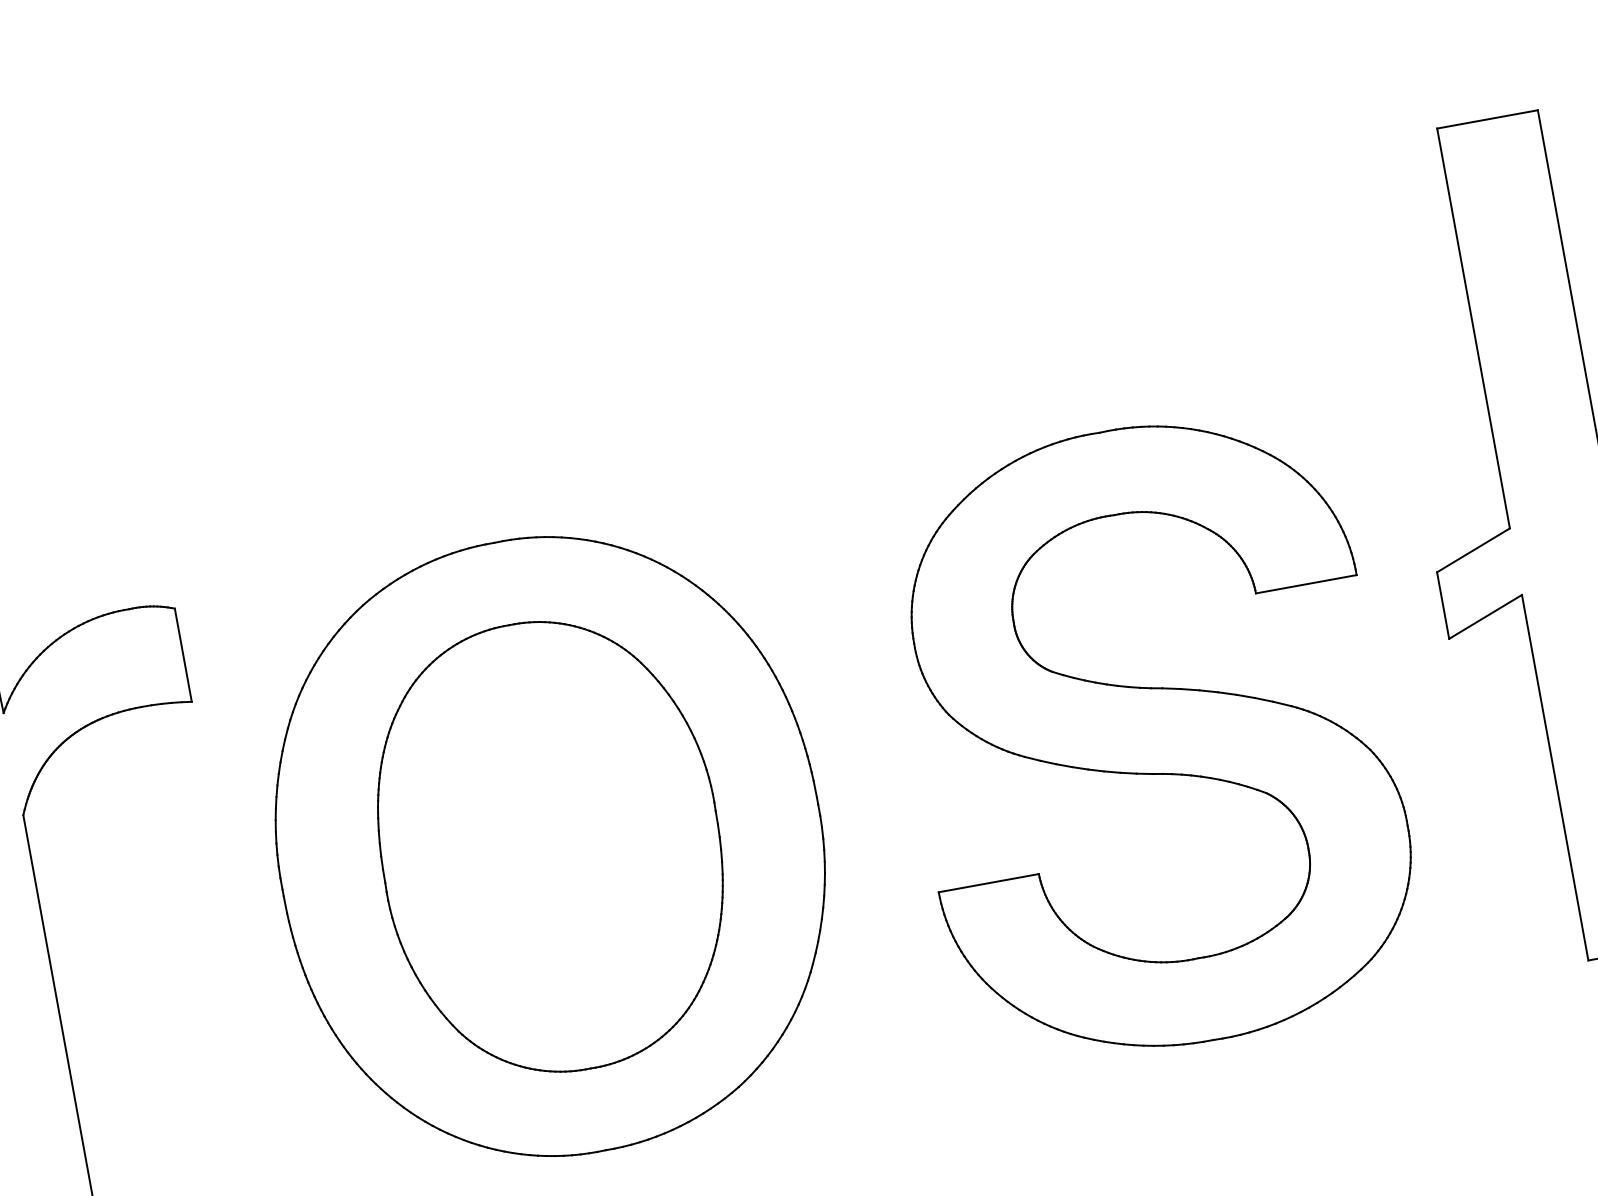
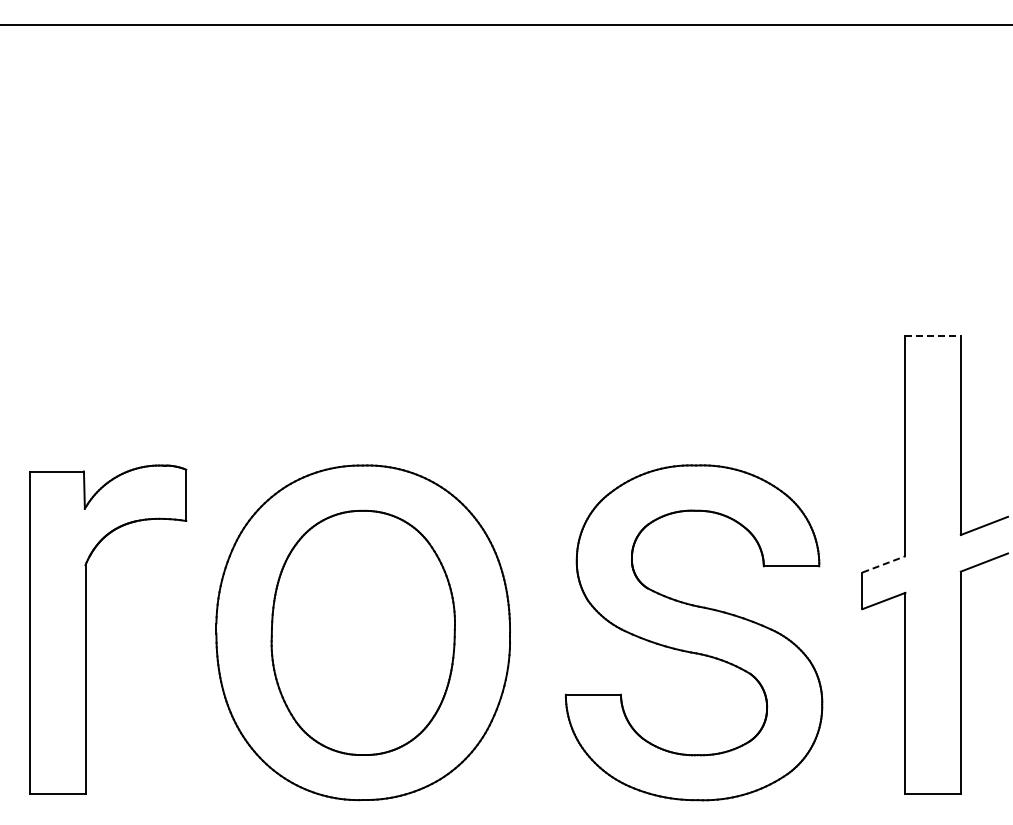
line: (1488, 120) -> (933, 336), solid -> dashed
line: (1474, 550) -> (884, 564), solid -> dashed

